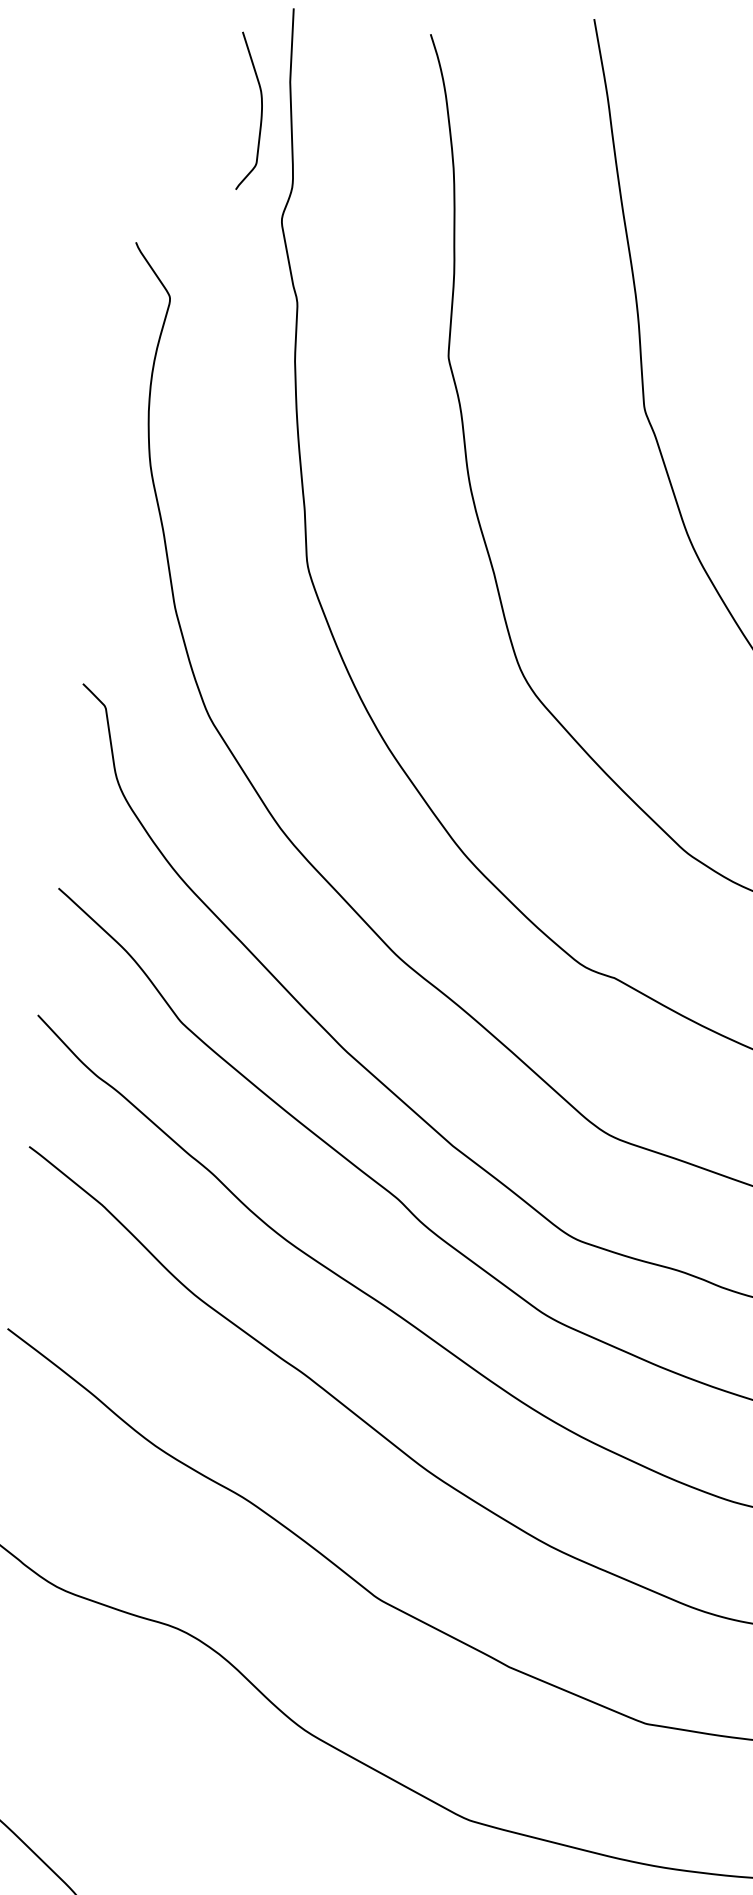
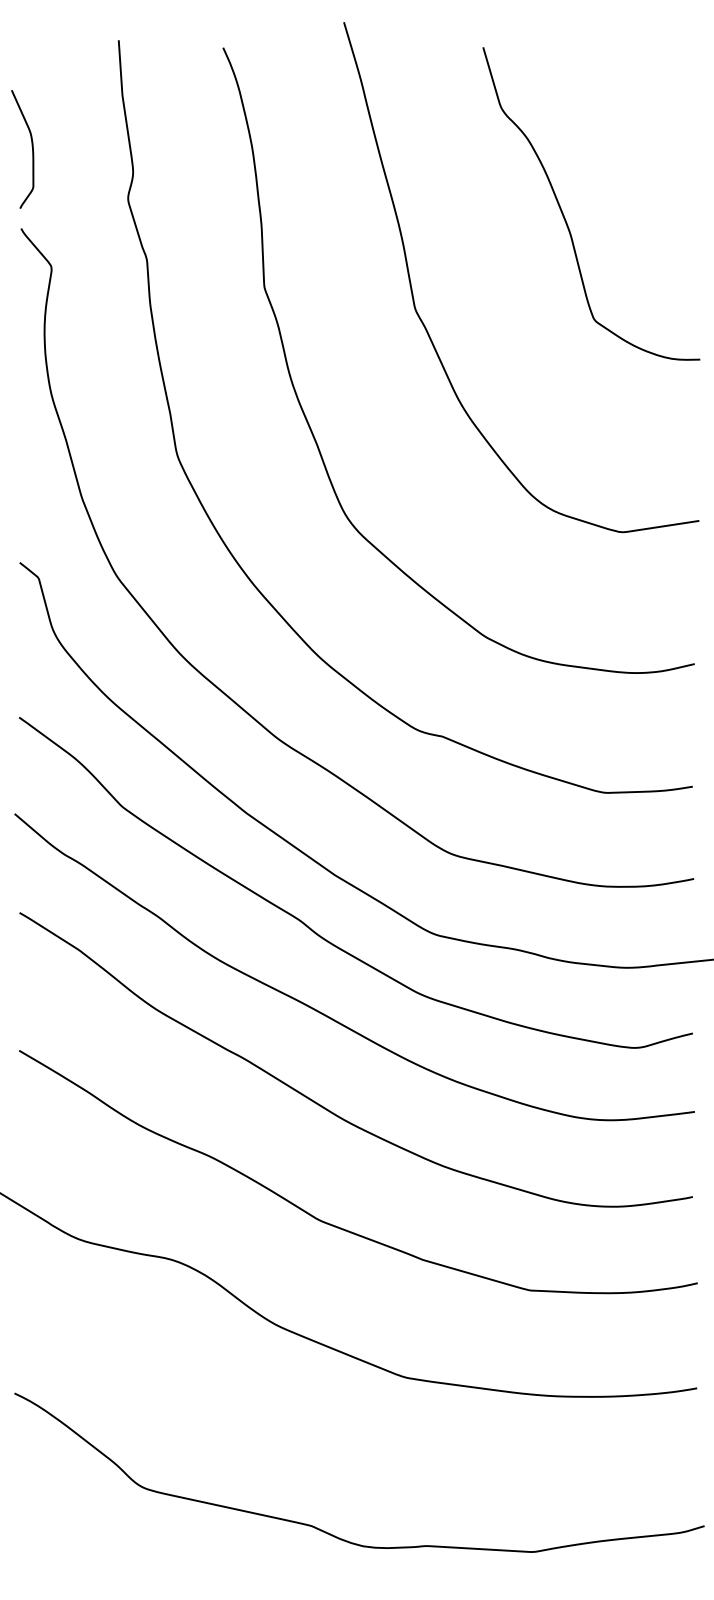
curve: (260, 109) -> (31, 146), moved

